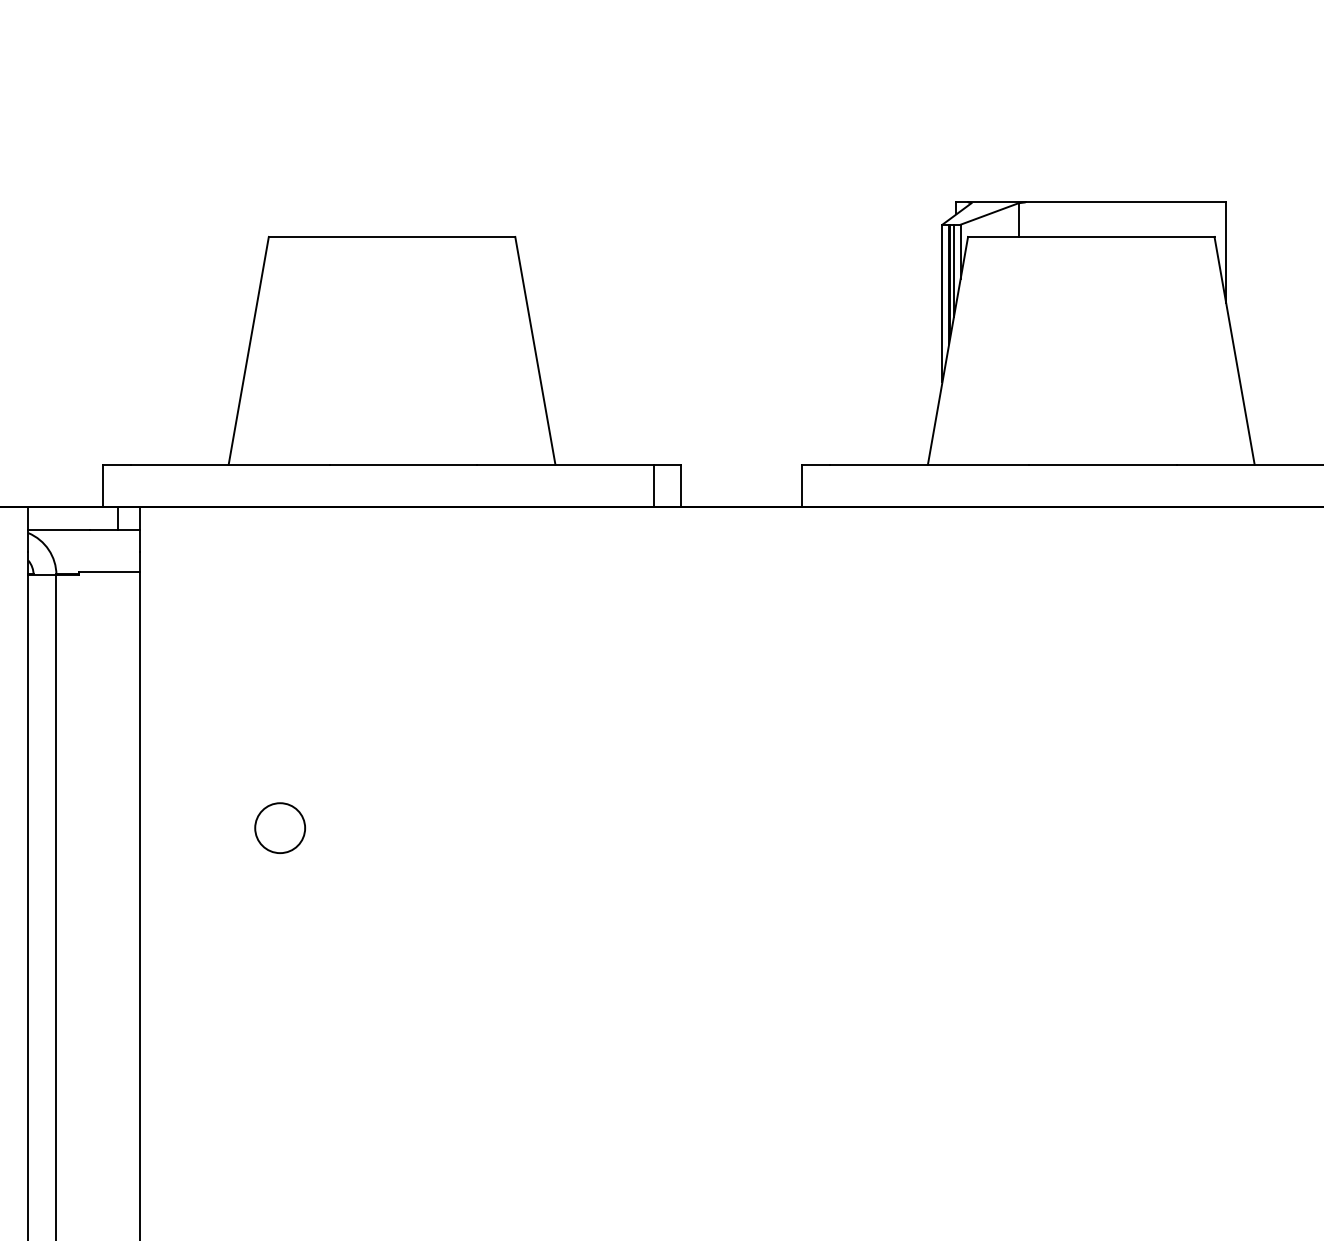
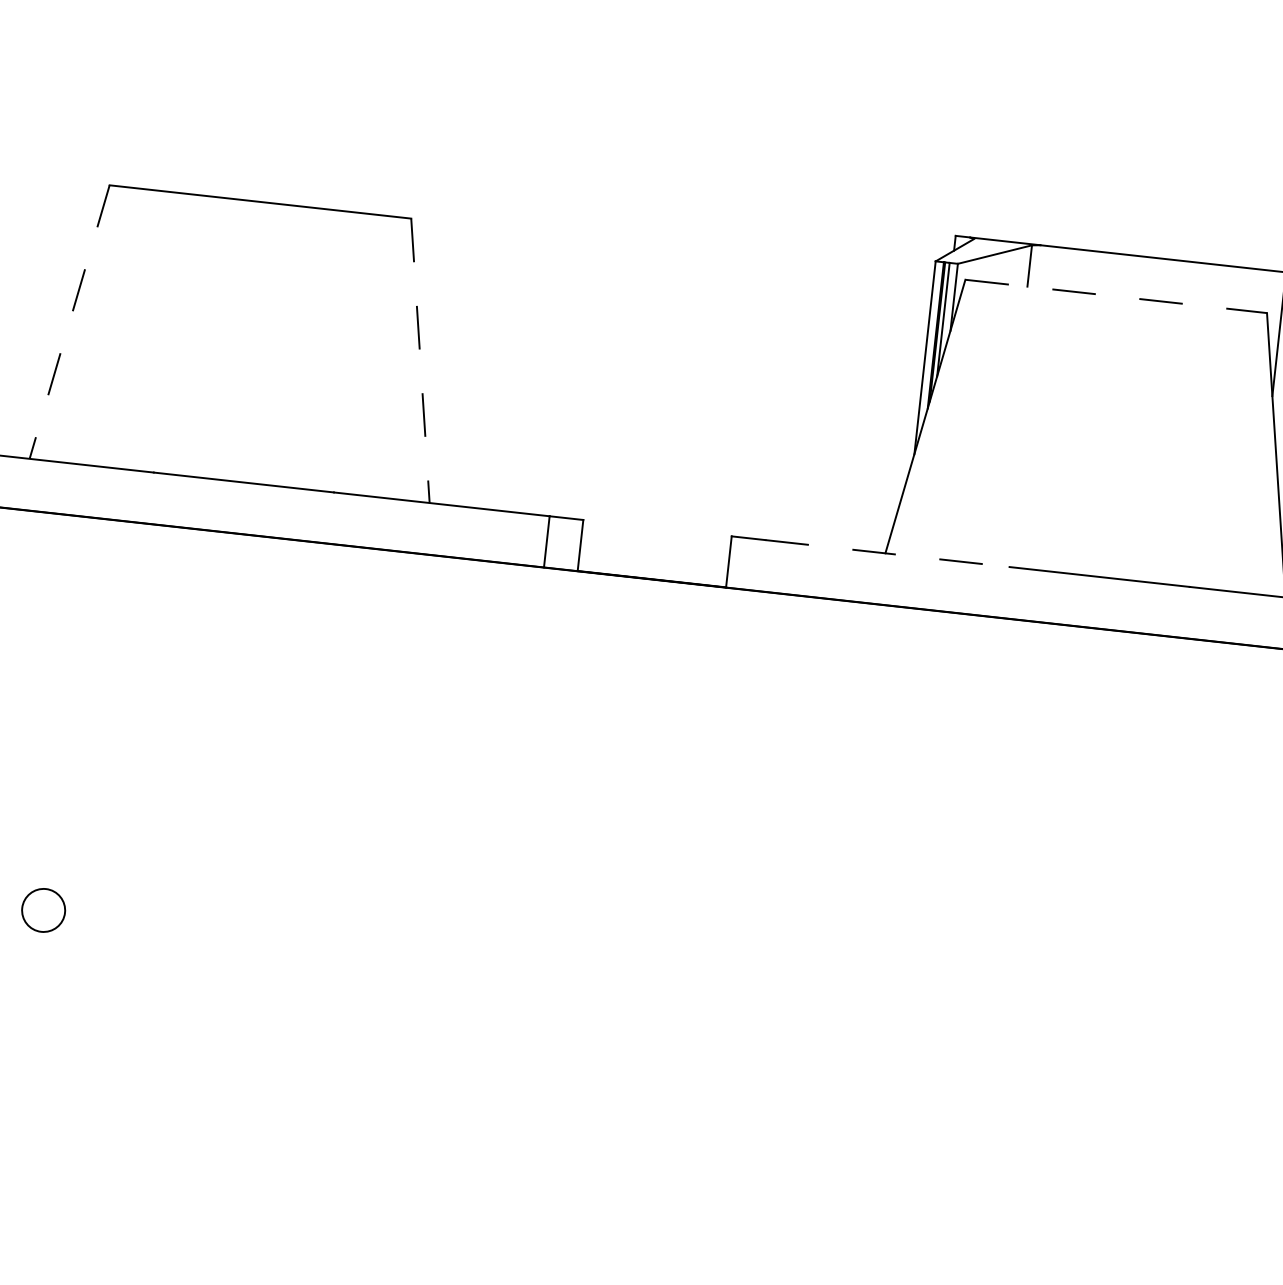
line: (1091, 236) -> (1116, 295), solid -> dashed
line: (248, 350) -> (69, 321), solid -> dashed
line: (535, 350) -> (420, 360), solid -> dashed
line: (929, 464) -> (887, 553), solid -> dashed
circle: (280, 828) -> (43, 910), size x0.7

